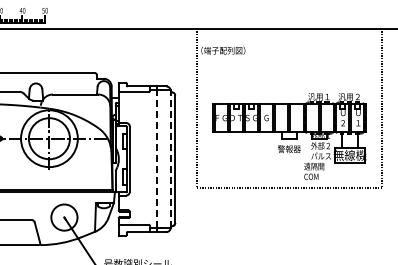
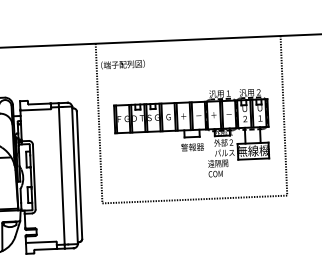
part: (289, 136) -> (192, 134), moved
line: (157, 159) -> (61, 176), dashed -> solid
line: (170, 159) -> (74, 175), dashed -> solid

